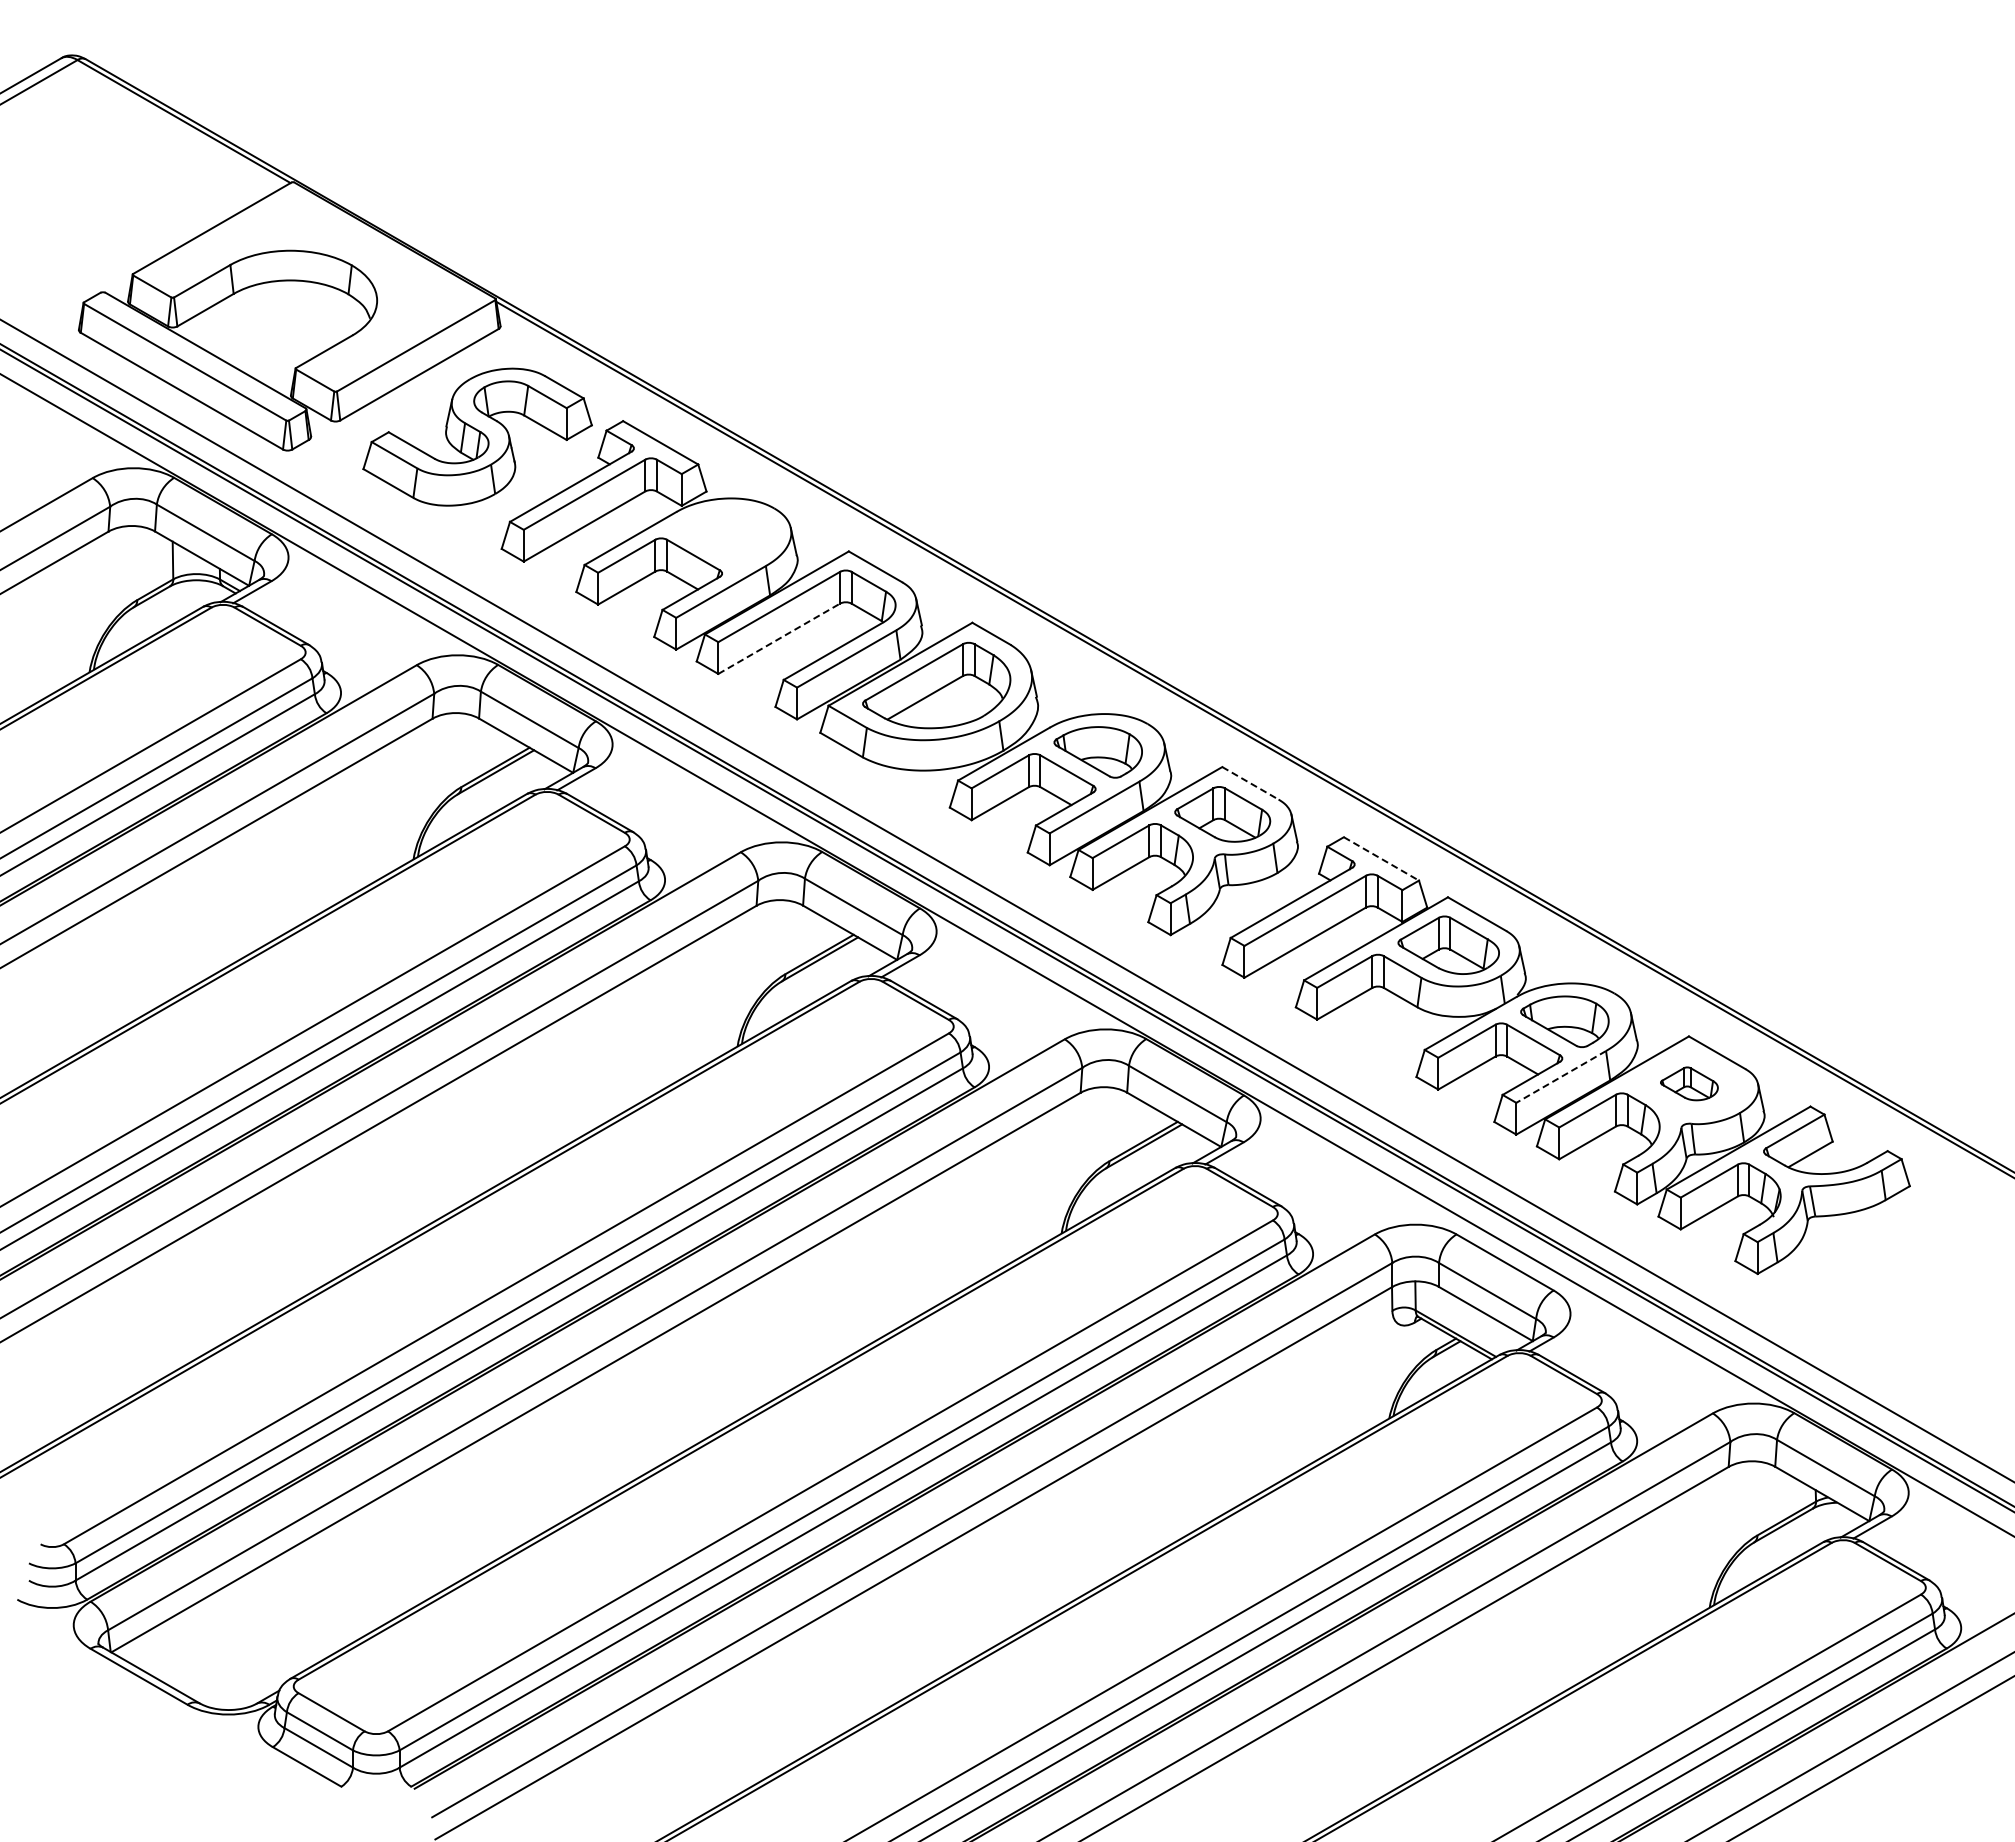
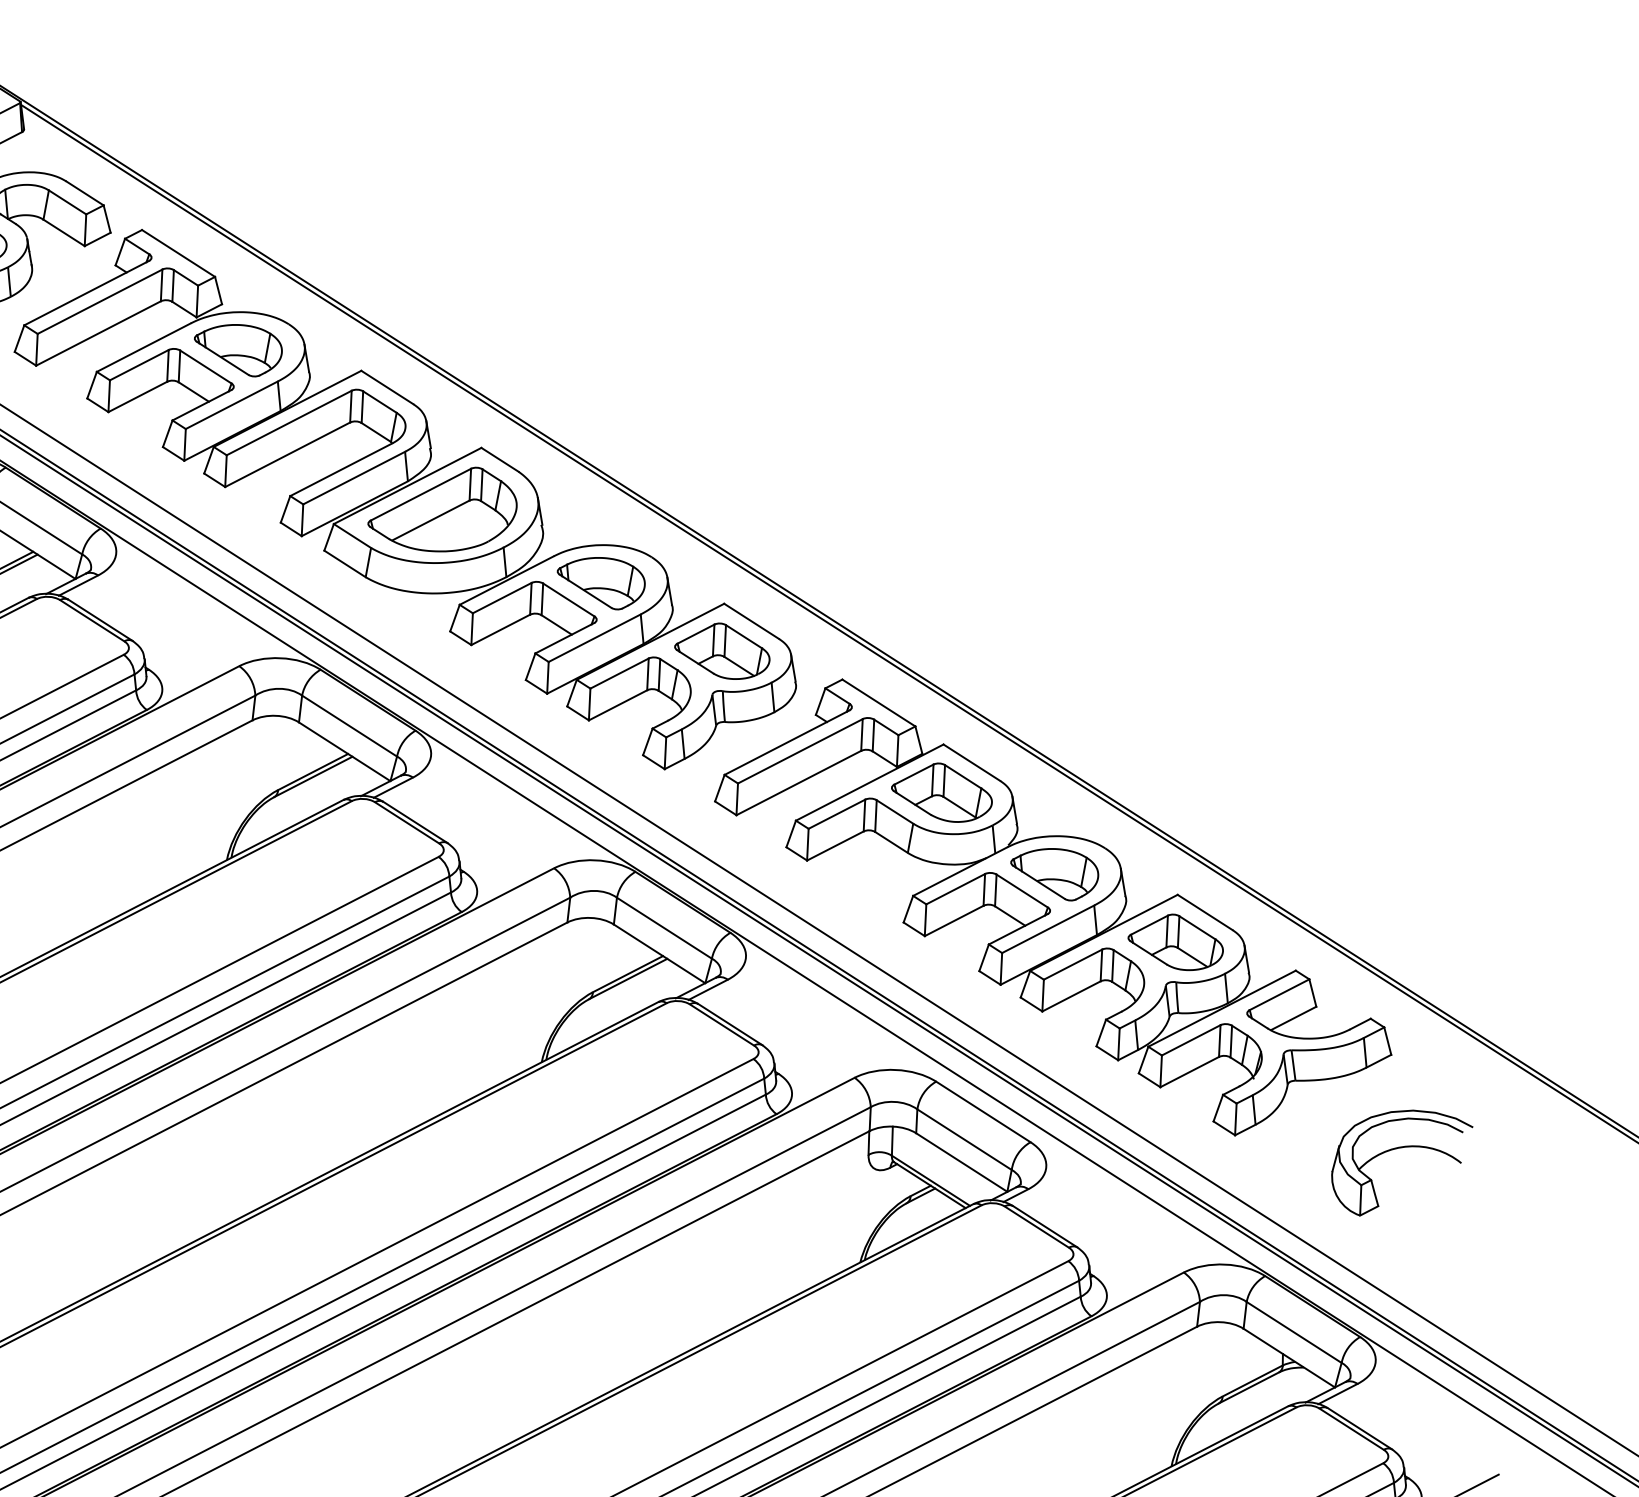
part: (724, 536) -> (237, 350), added
line: (779, 638) -> (288, 454), dashed -> solid
line: (1250, 783) -> (751, 621), dashed -> solid
line: (1381, 859) -> (878, 703), dashed -> solid
line: (1561, 1076) -> (1048, 928), dashed -> solid
part: (1689, 1083) -> (1176, 941), size x1.67
part: (1923, 1279) -> (1400, 1148), added

